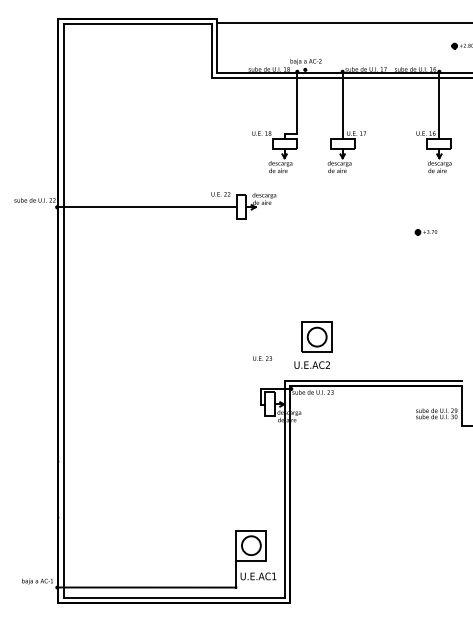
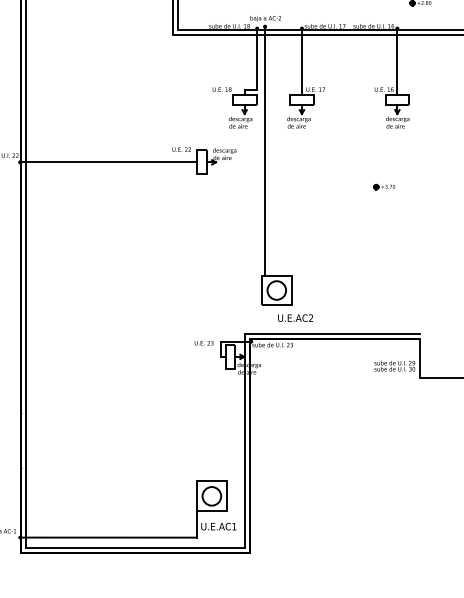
line: (305, 195) -> (265, 150), added
text: (262, 358) -> (204, 343), moved
text: (311, 364) -> (294, 317), moved

